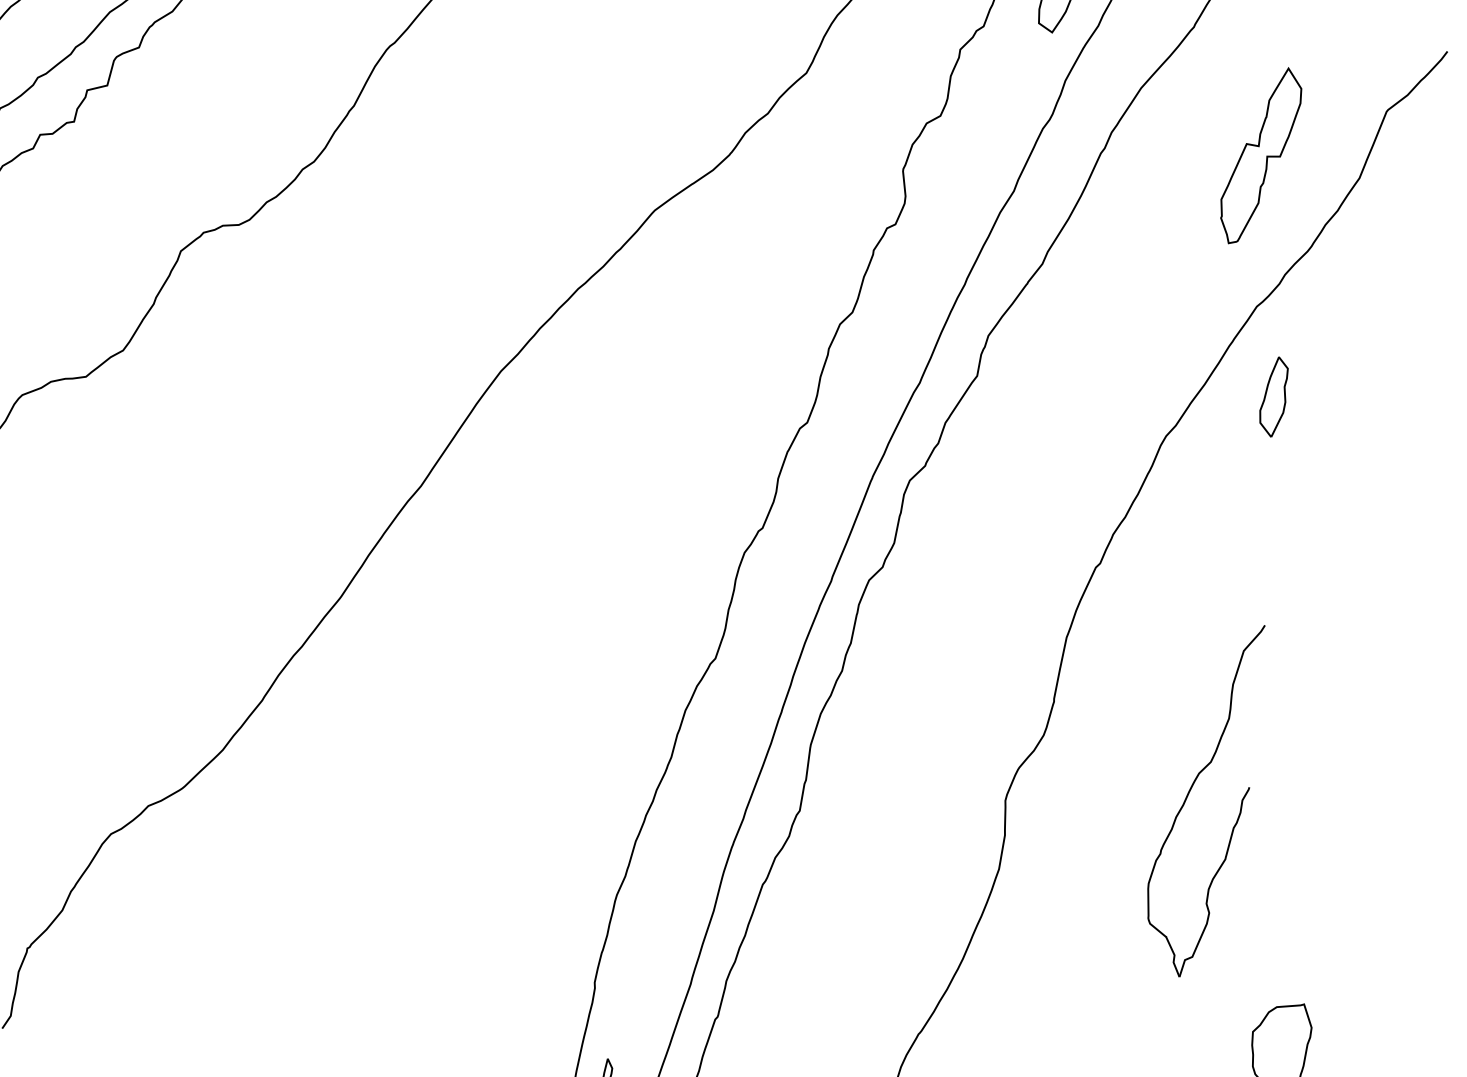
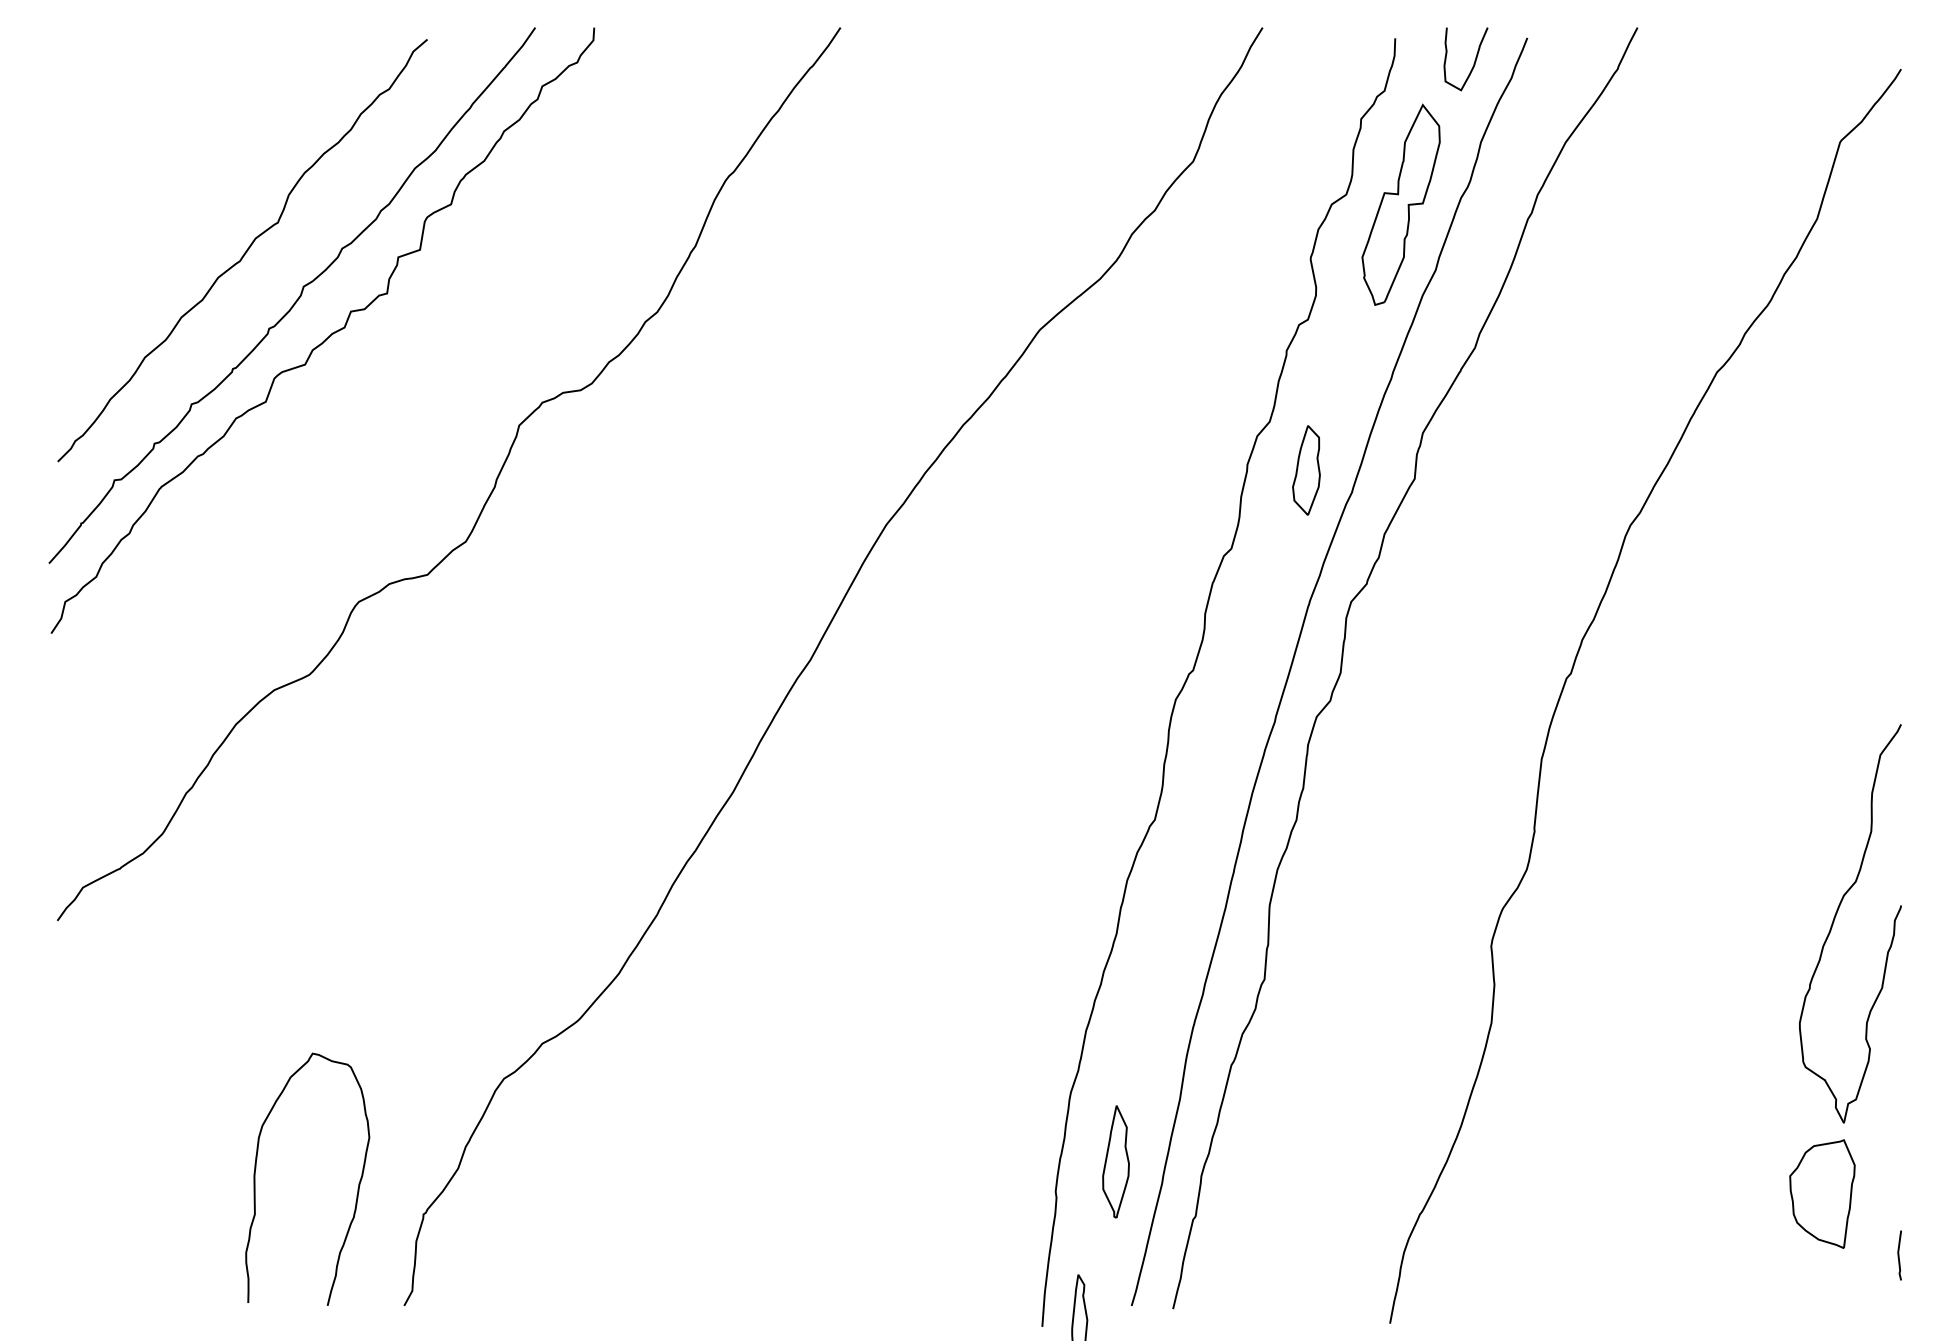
part: (1260, 155) -> (1400, 204), moved
part: (1273, 396) -> (1306, 470), moved
part: (1190, 791) -> (1836, 916), moved
part: (650, 960) -> (1115, 1161), added

